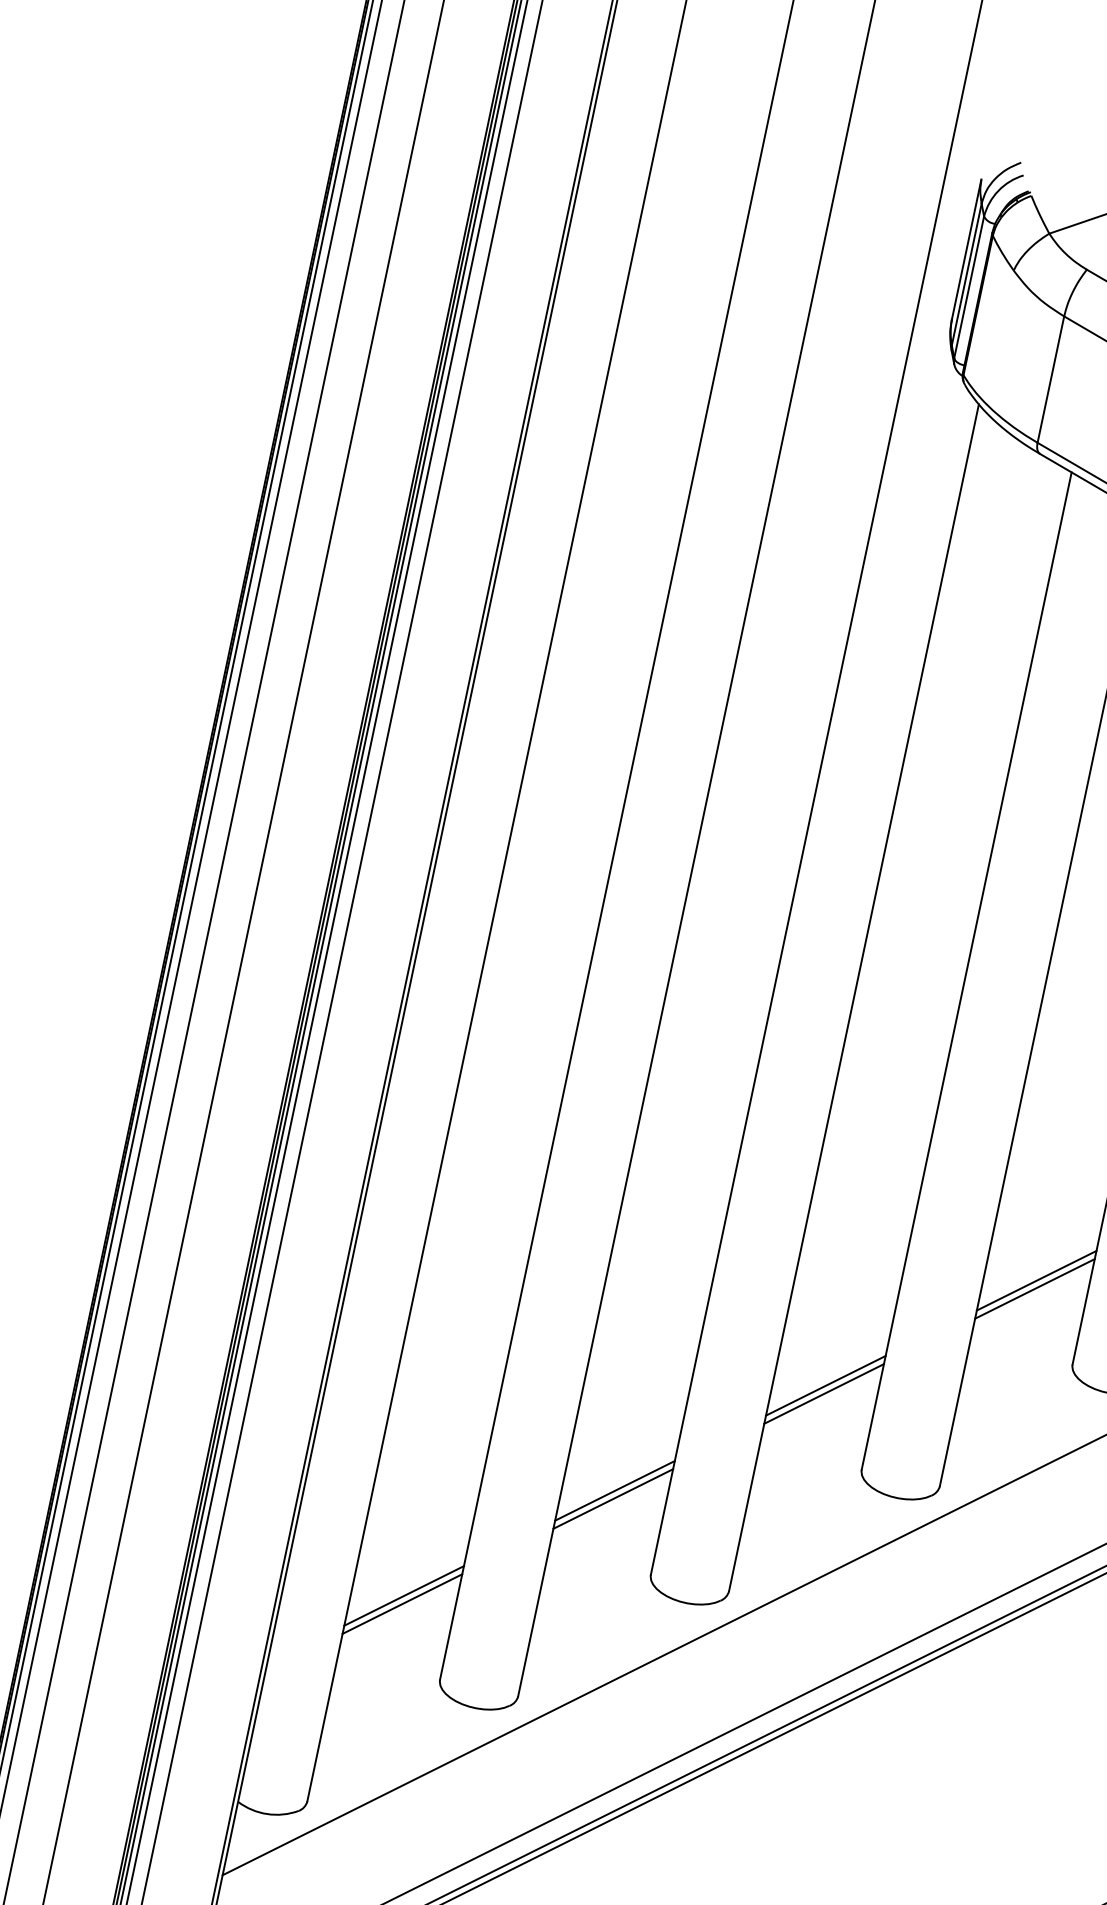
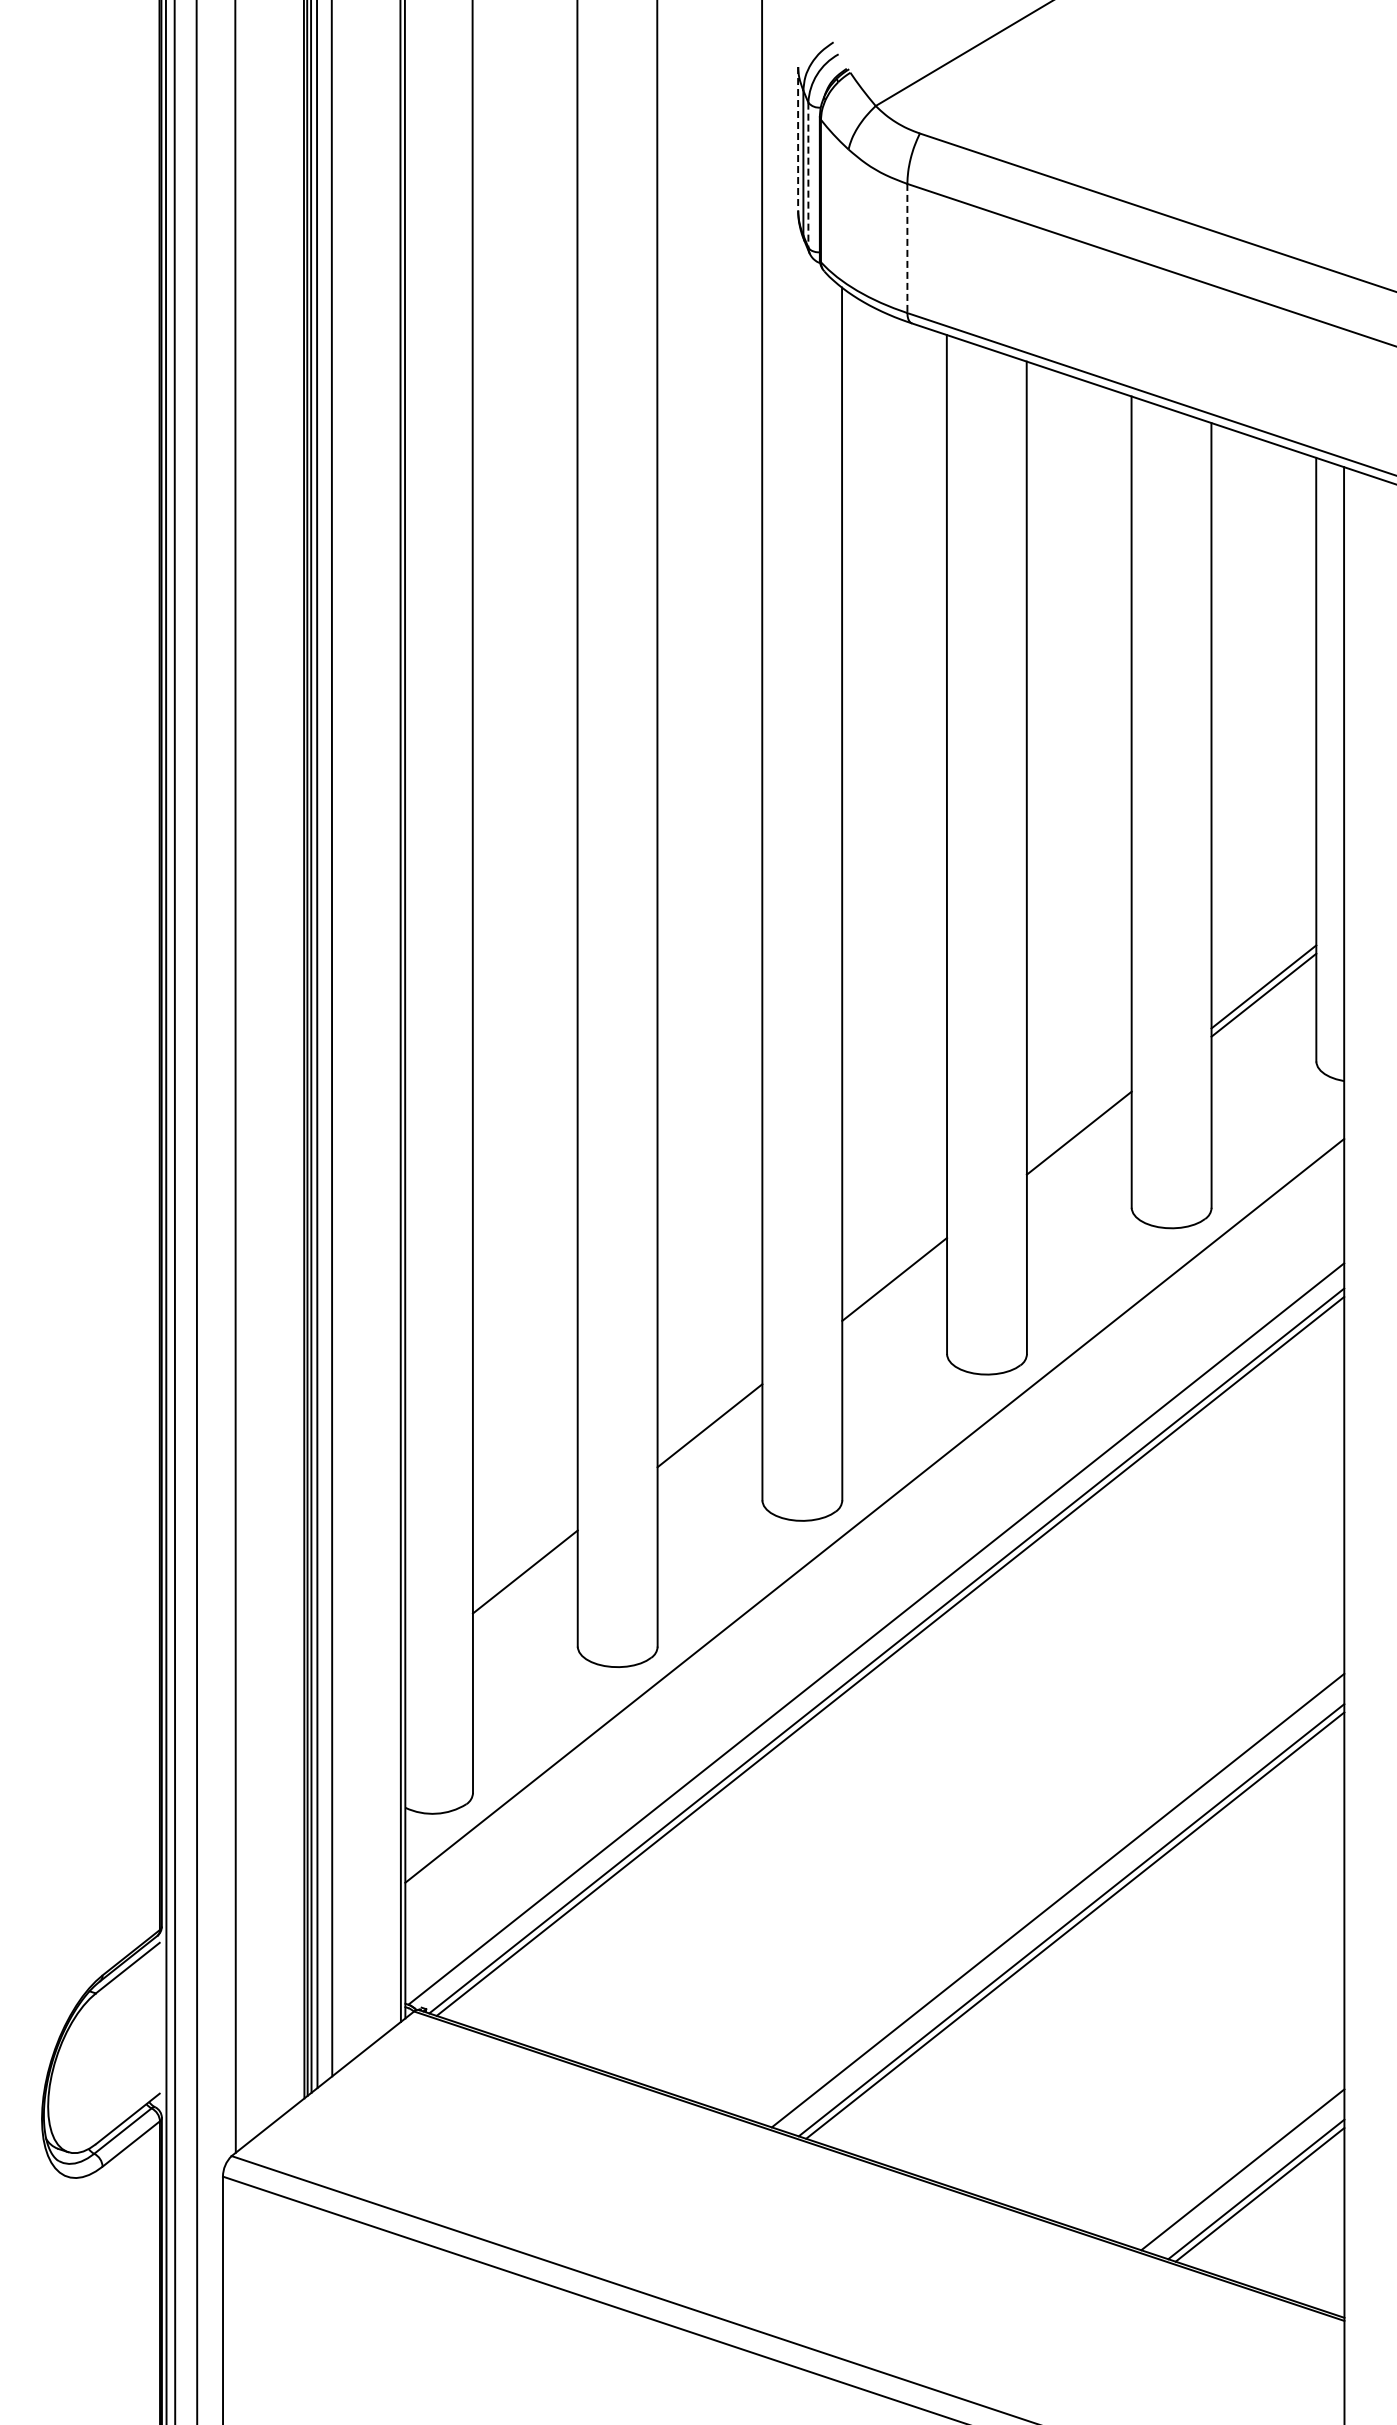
line: (967, 249) -> (798, 138), solid -> dashed
line: (969, 287) -> (808, 175), solid -> dashed
line: (1051, 379) -> (907, 248), solid -> dashed
line: (1034, 1288) -> (1078, 1141), removed
line: (824, 1393) -> (894, 1287), removed
line: (612, 1498) -> (709, 1433), removed
line: (401, 1603) -> (524, 1579), removed

